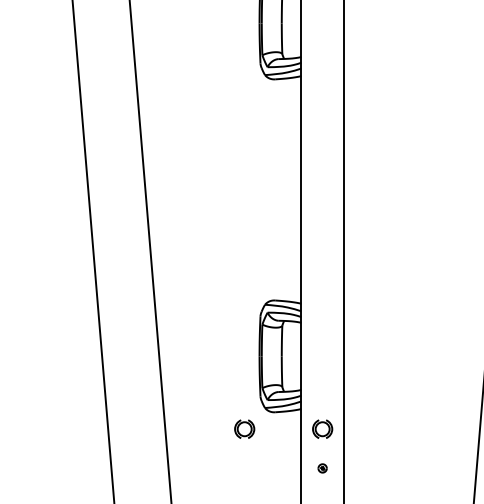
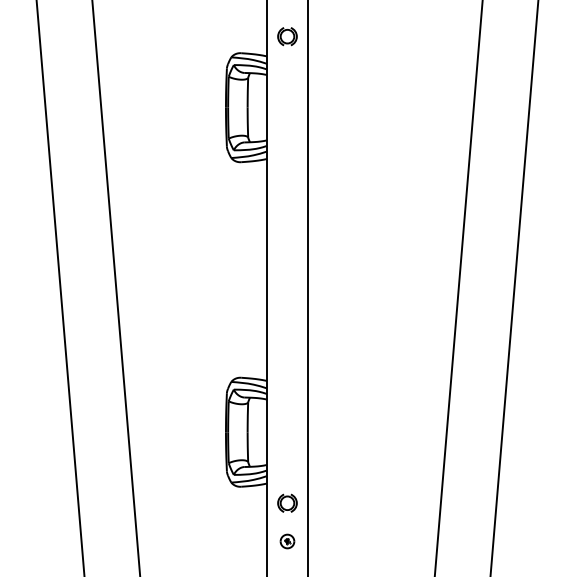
part: (244, 428) -> (211, 502), removed
part: (322, 468) -> (287, 541), size x1.67

